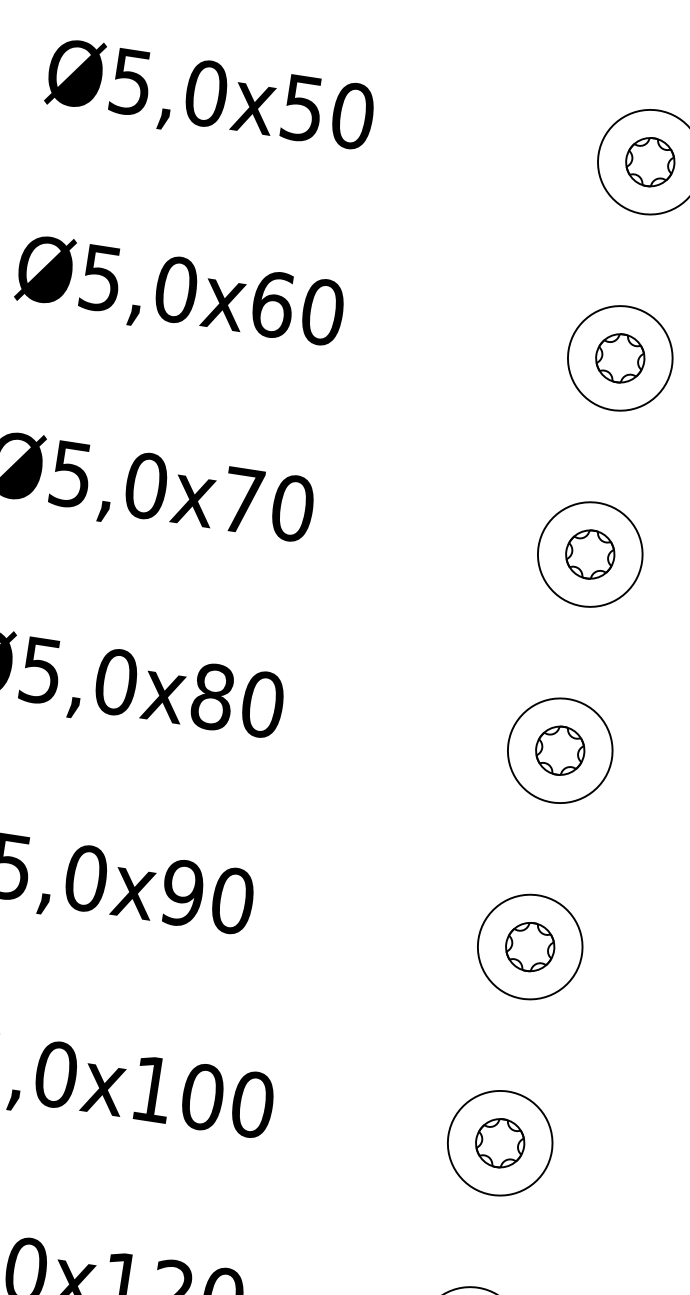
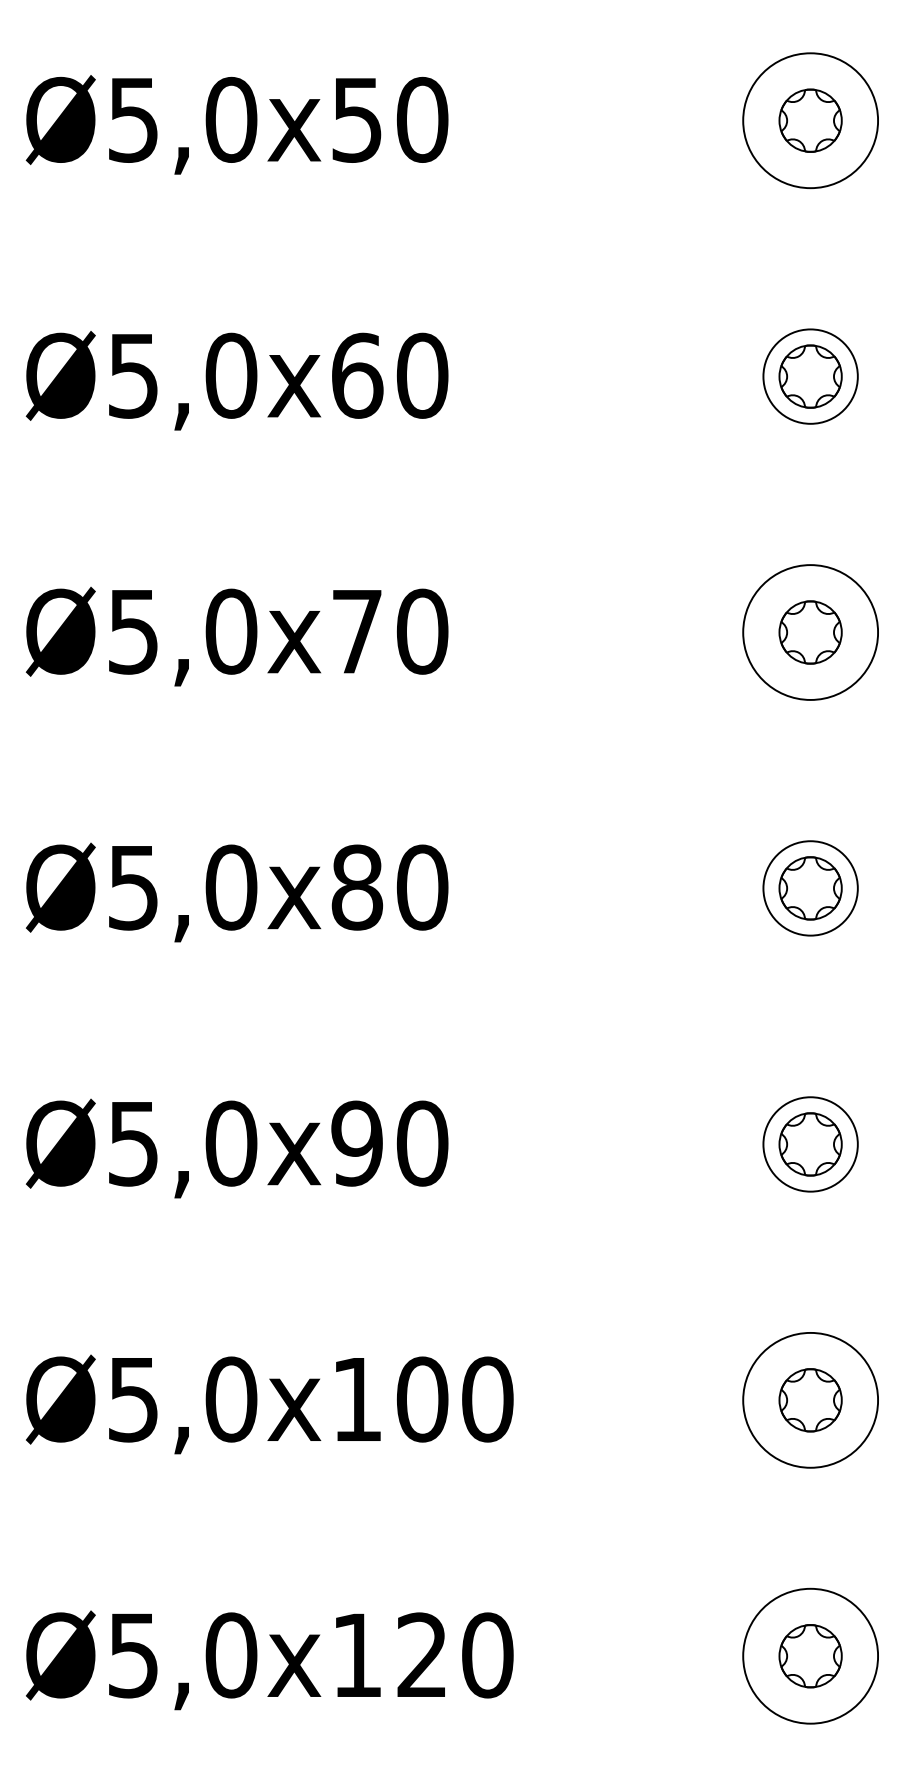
circle: (620, 358) -> (810, 376), size x0.7
circle: (560, 750) -> (810, 887), size x0.7
circle: (530, 947) -> (810, 1144), size x0.7

